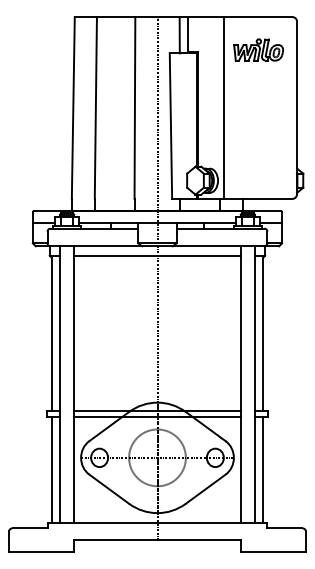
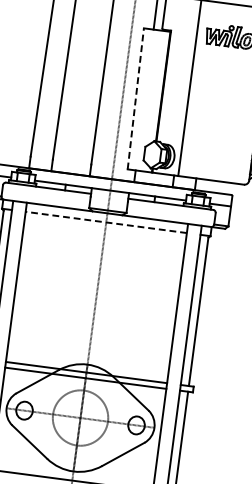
line: (170, 126) -> (135, 99), solid -> dashed
line: (157, 255) -> (106, 222), solid -> dashed

